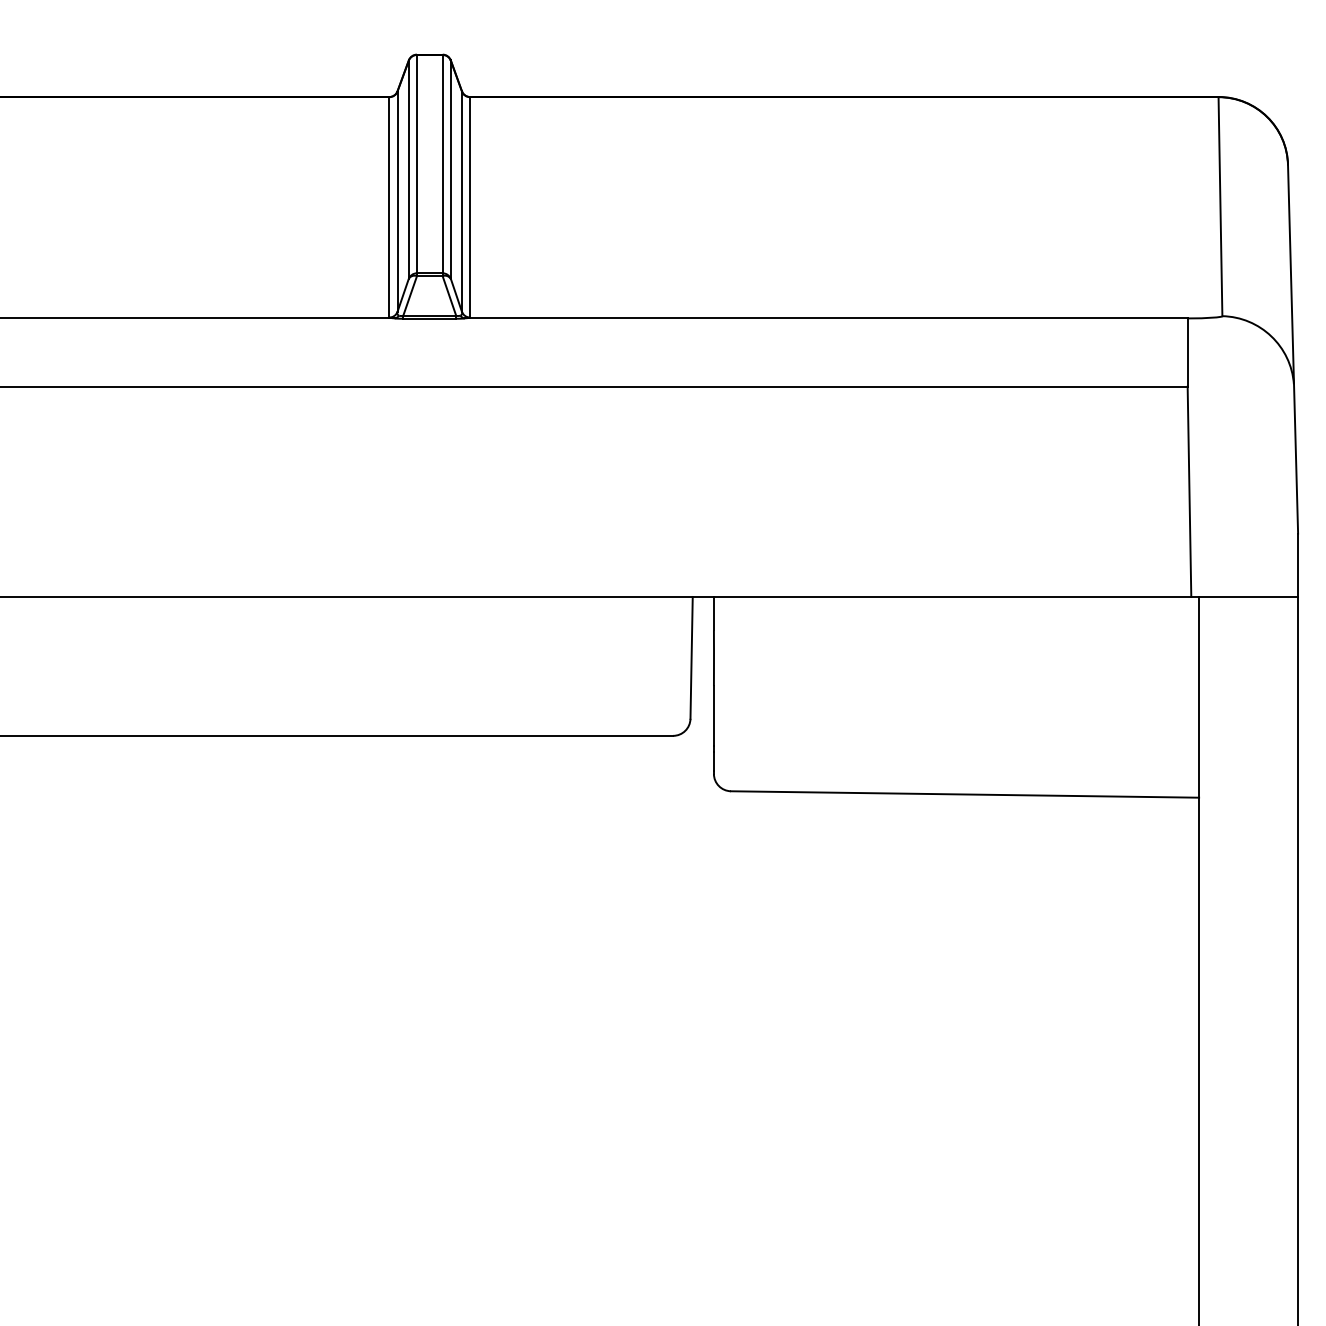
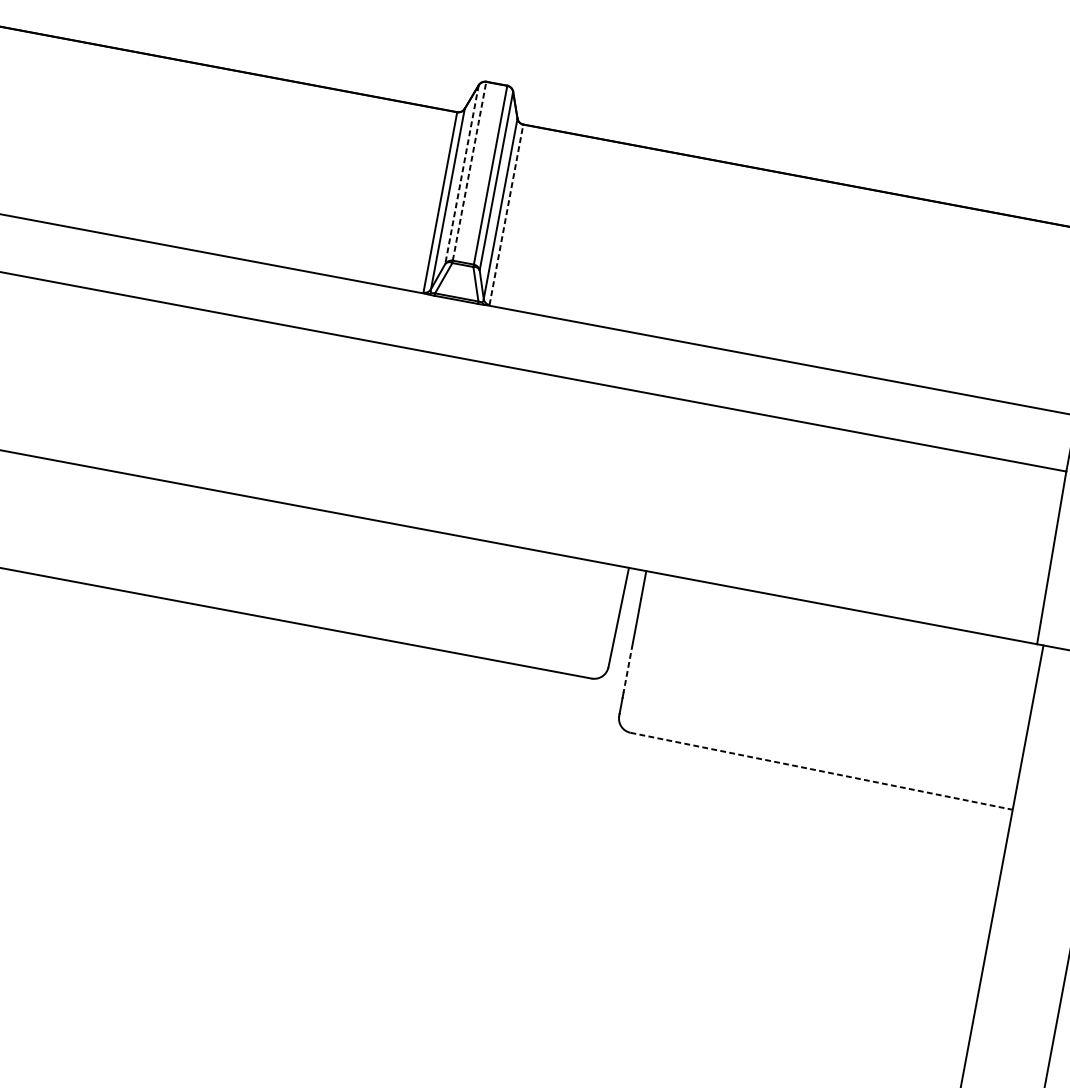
line: (416, 163) -> (469, 170), solid -> dashed
line: (408, 170) -> (461, 175), solid -> dashed
line: (470, 206) -> (506, 214), solid -> dashed
line: (713, 715) -> (627, 668), solid -> dashed
line: (965, 794) -> (821, 771), solid -> dashed

